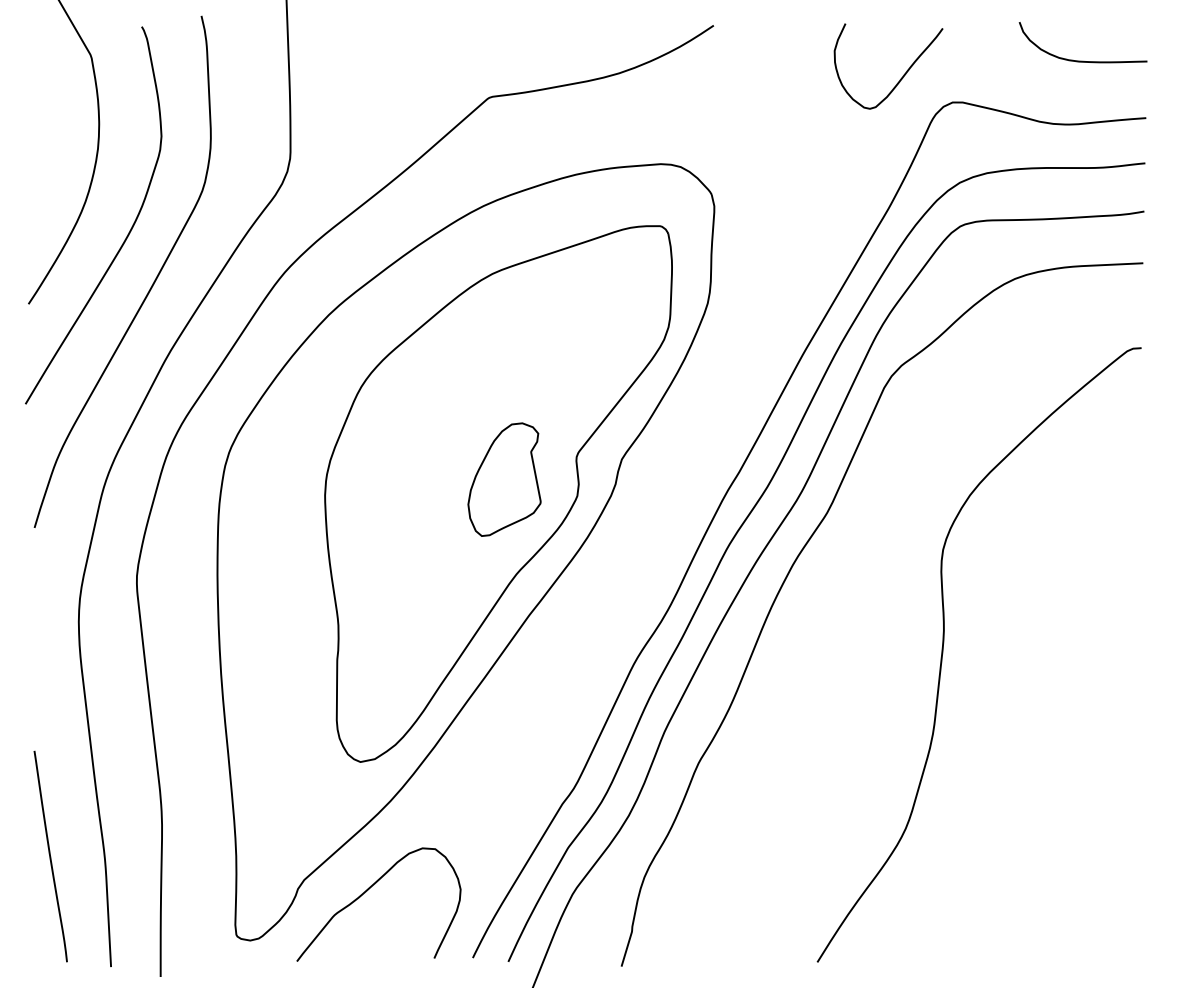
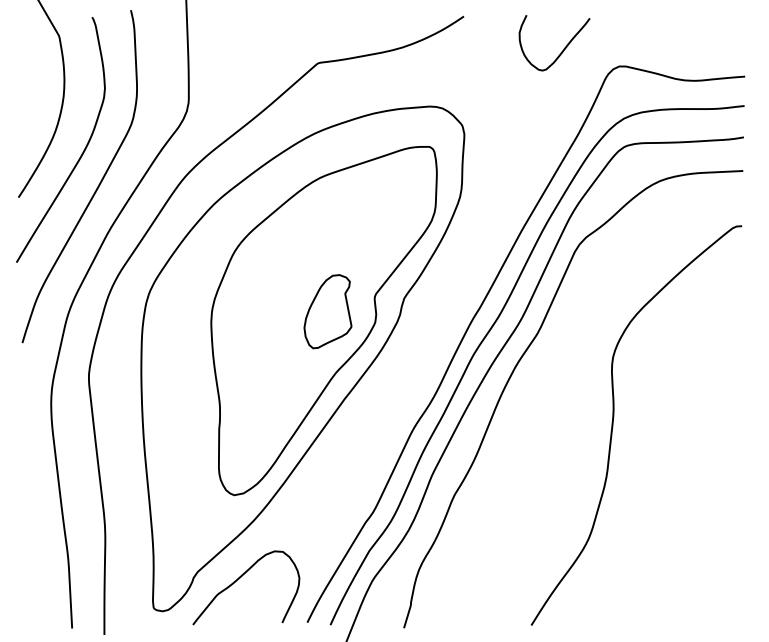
curve: (1077, 59) -> (700, 38), removed
curve: (902, 74) -> (563, 48), moved
line: (50, 856) -> (32, 556), removed

